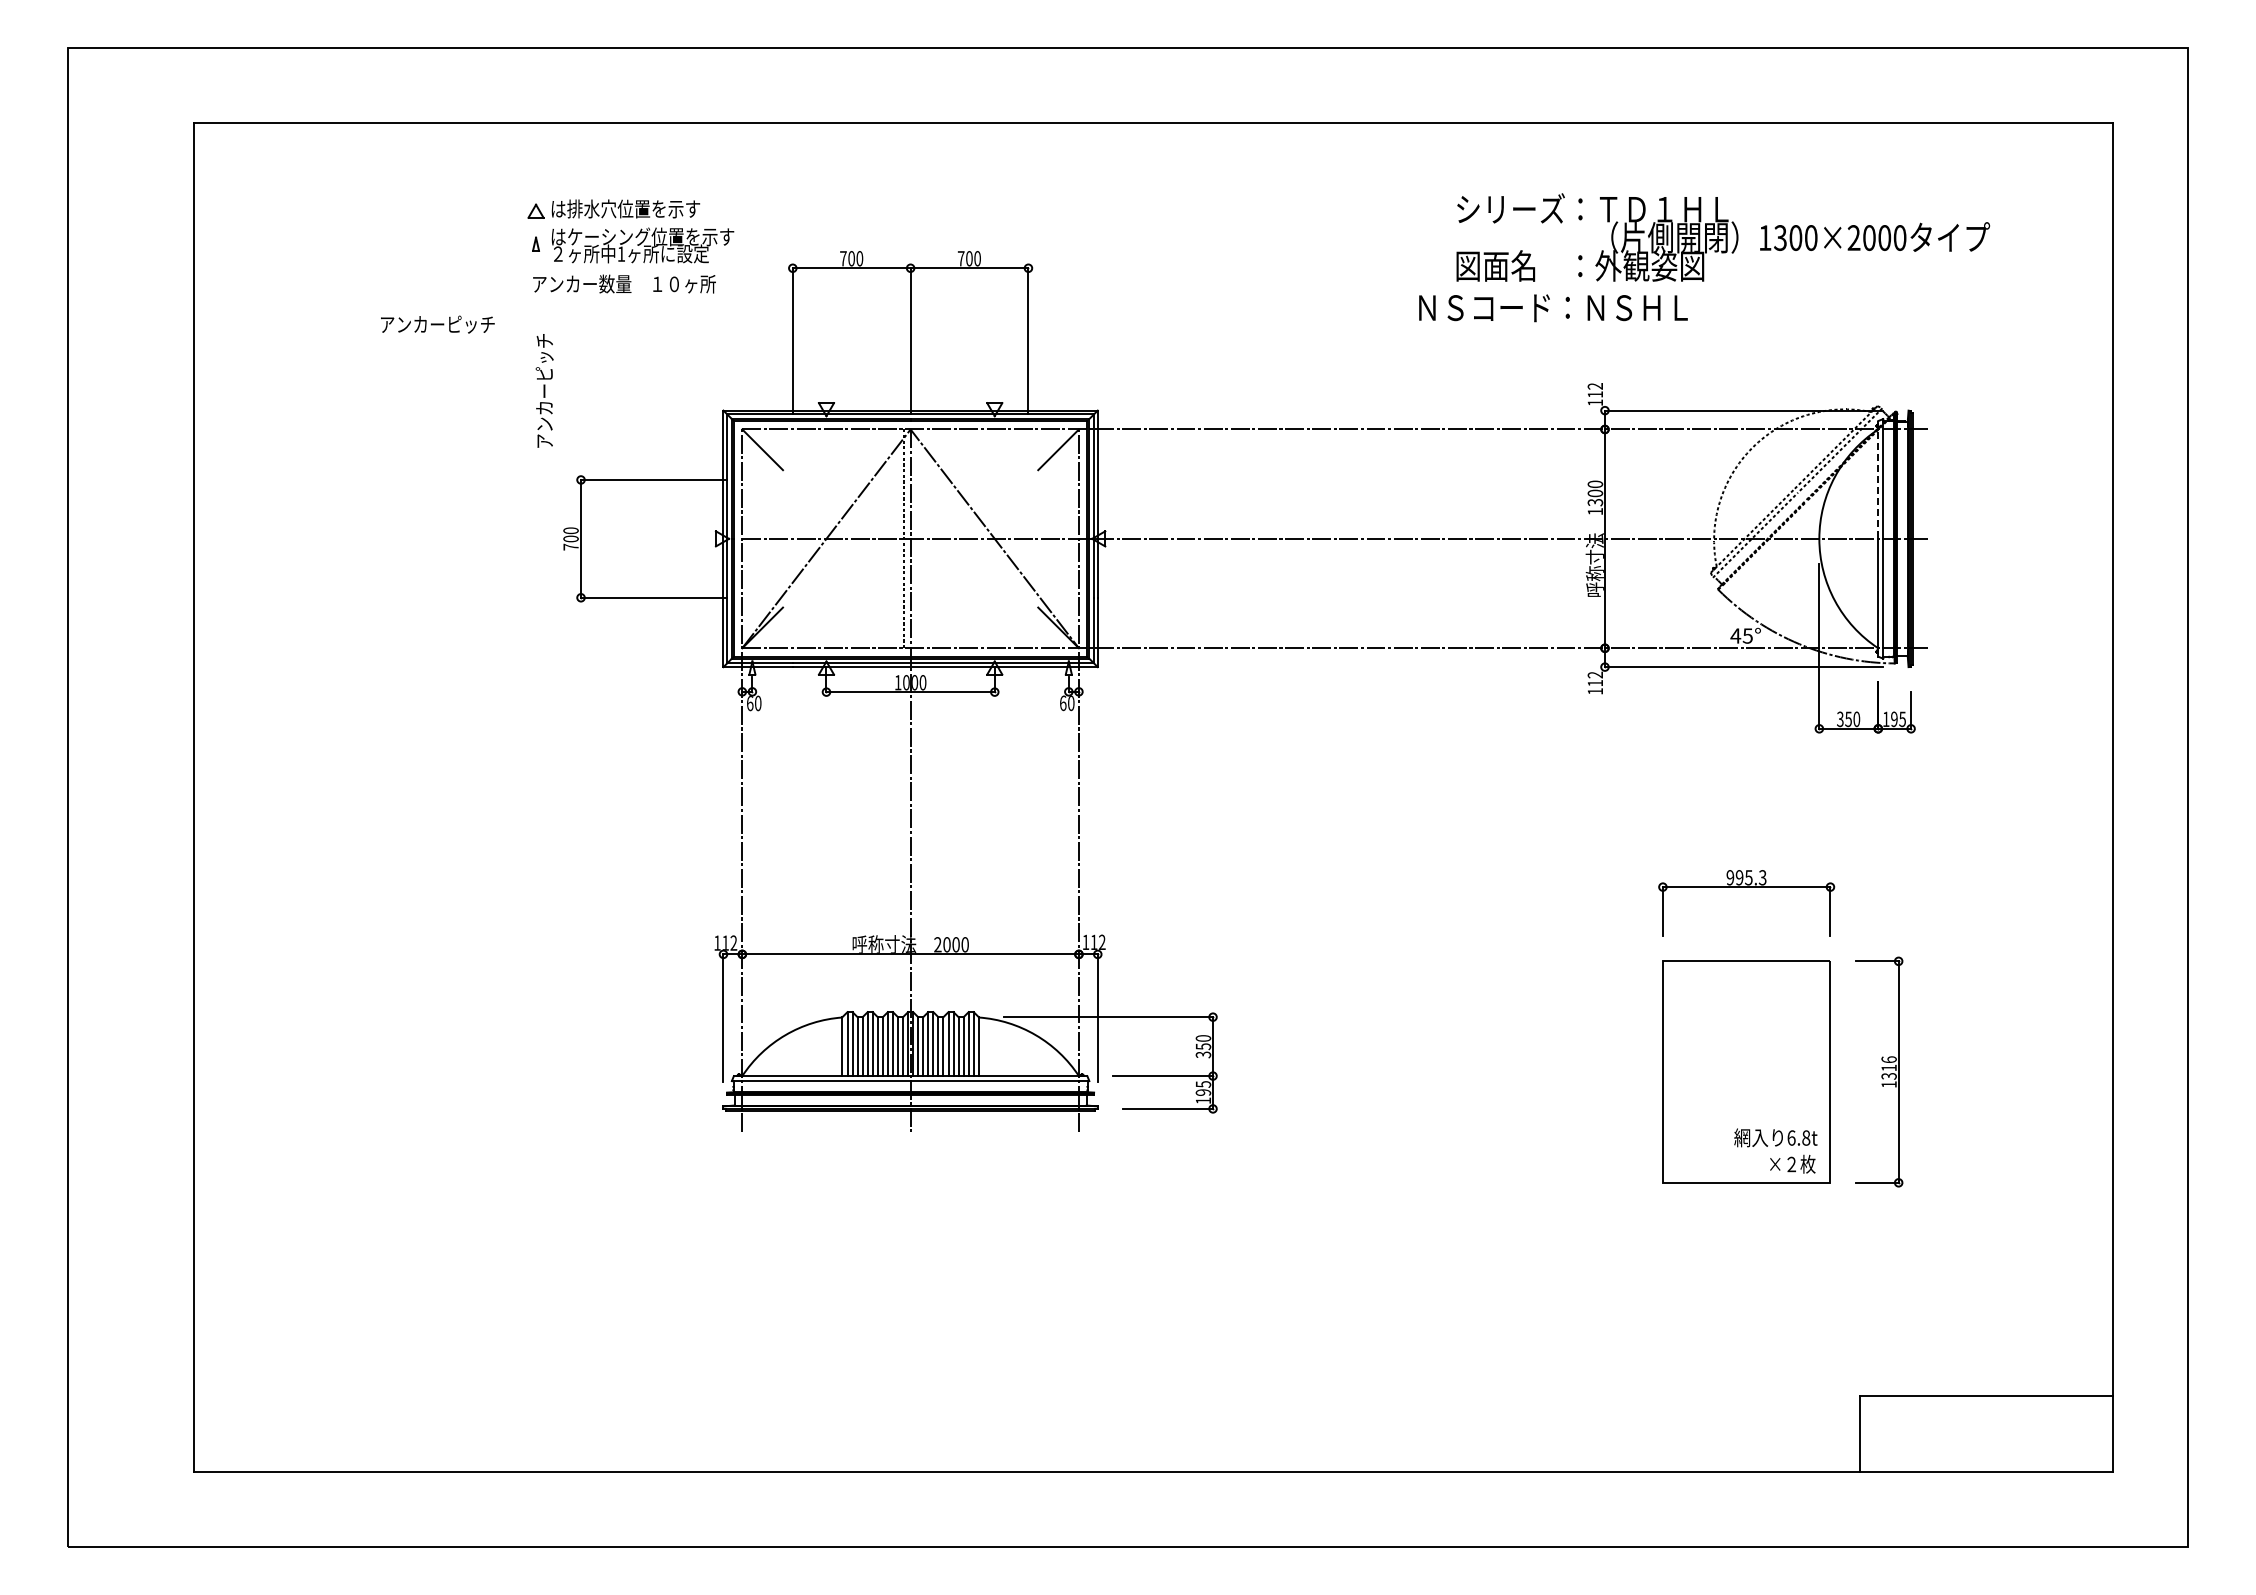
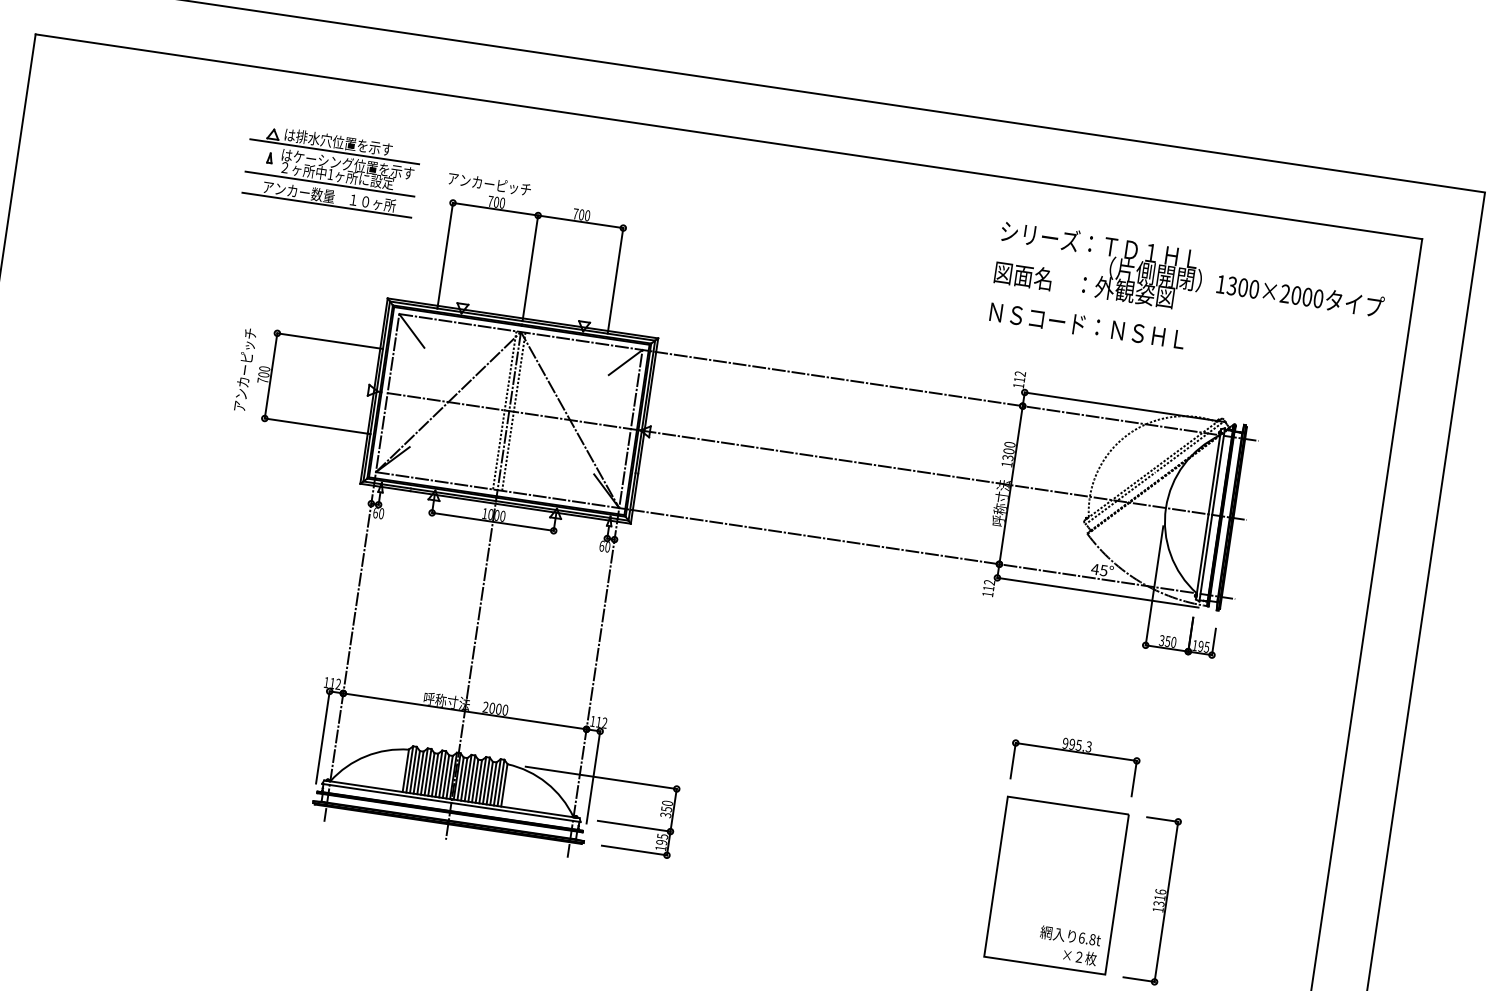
line: (622, 222) -> (334, 151), added
text: (1723, 237) -> (1190, 279), moved
line: (622, 267) -> (330, 184), added
line: (622, 296) -> (326, 205), added
text: (1553, 308) -> (1087, 326), moved
text: (437, 324) -> (489, 184), moved
text: (544, 390) -> (245, 369), moved
line: (1878, 479) -> (1215, 471), dashed -> solid
line: (916, 538) -> (513, 411), added

